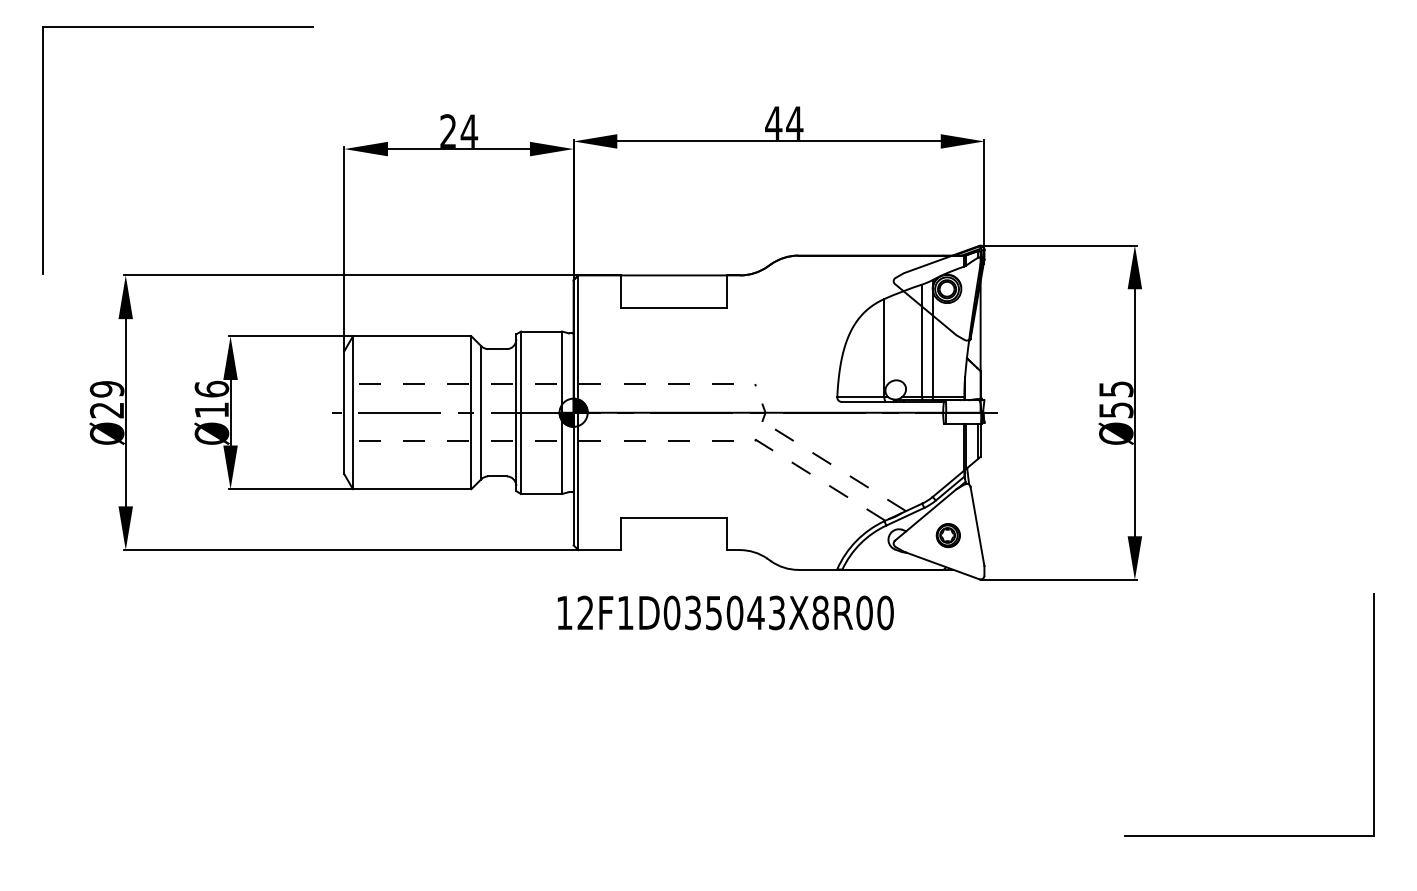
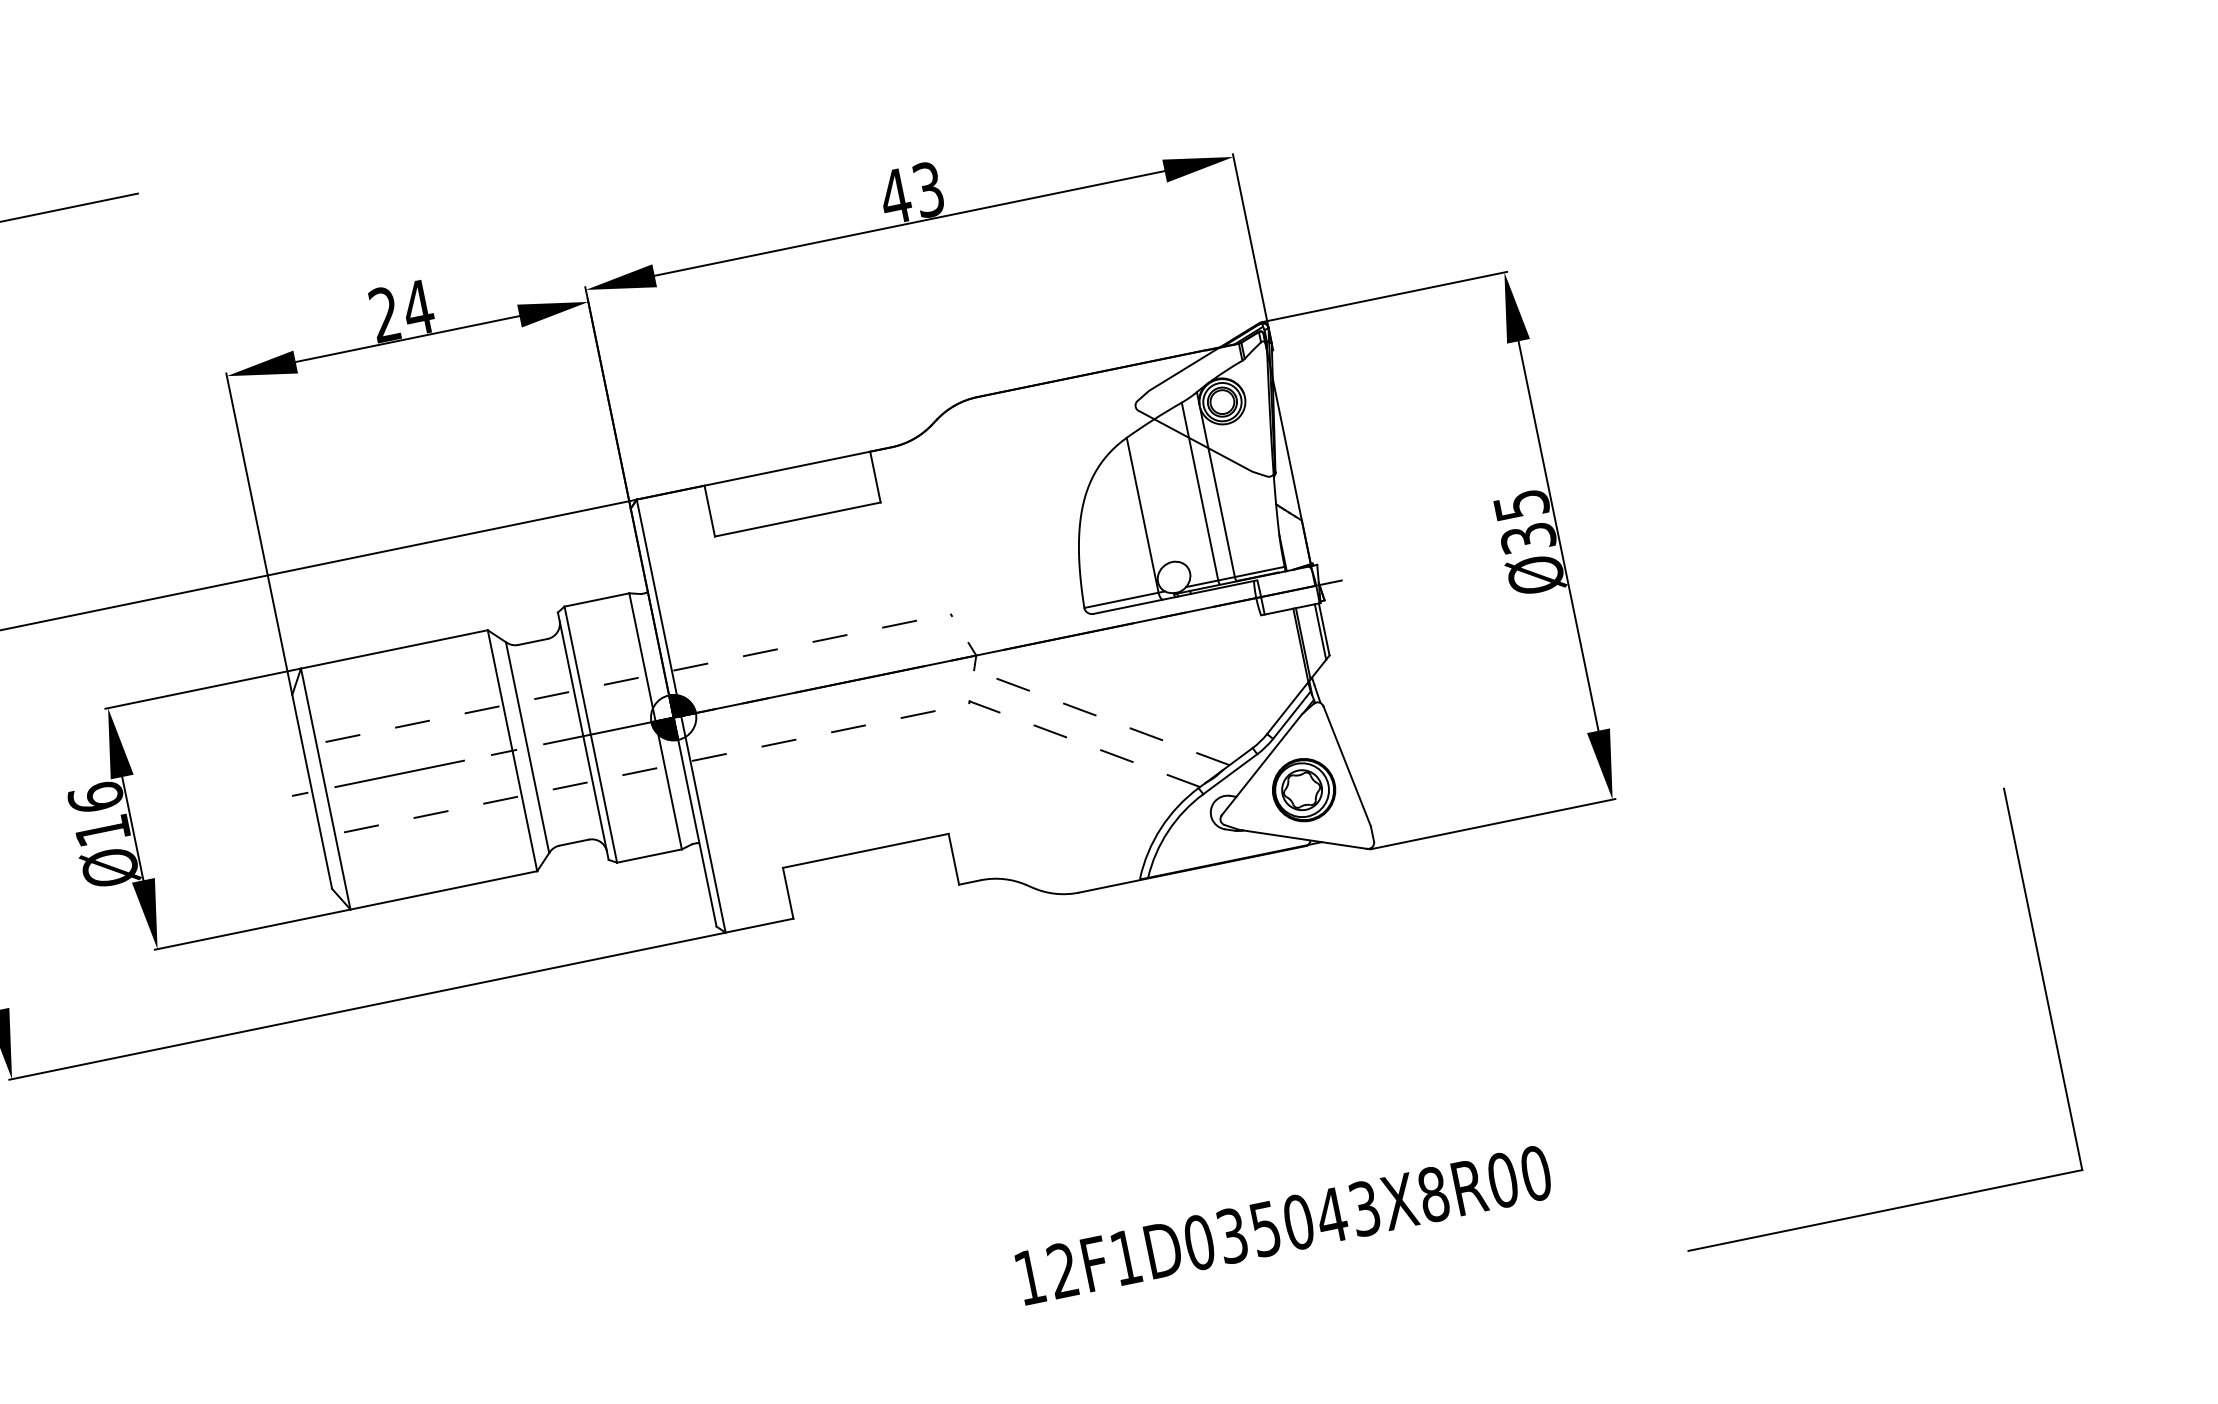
text: (794, 122) -> (927, 188), 44 -> 43
text: (1115, 409) -> (1526, 537), Ø55 -> Ø35
part: (948, 535) -> (1304, 789), size x1.67
text: (725, 612) -> (1283, 1224), moved
part: (1249, 835) -> (1885, 1209), moved

